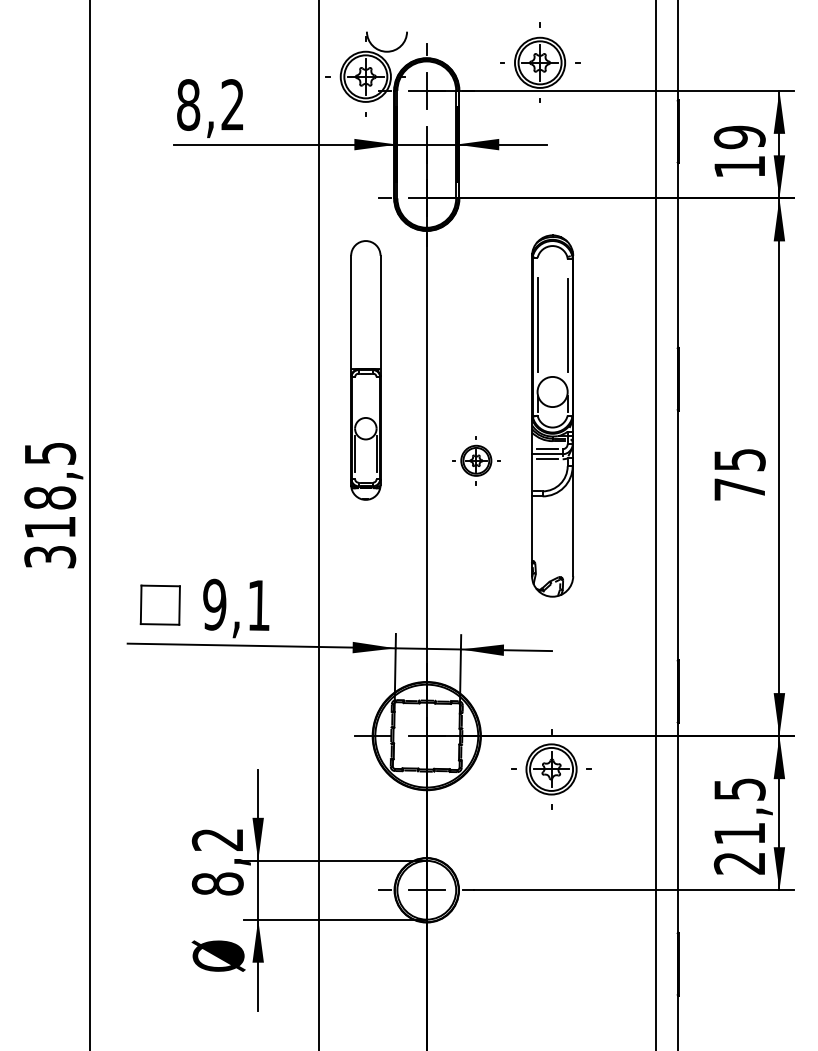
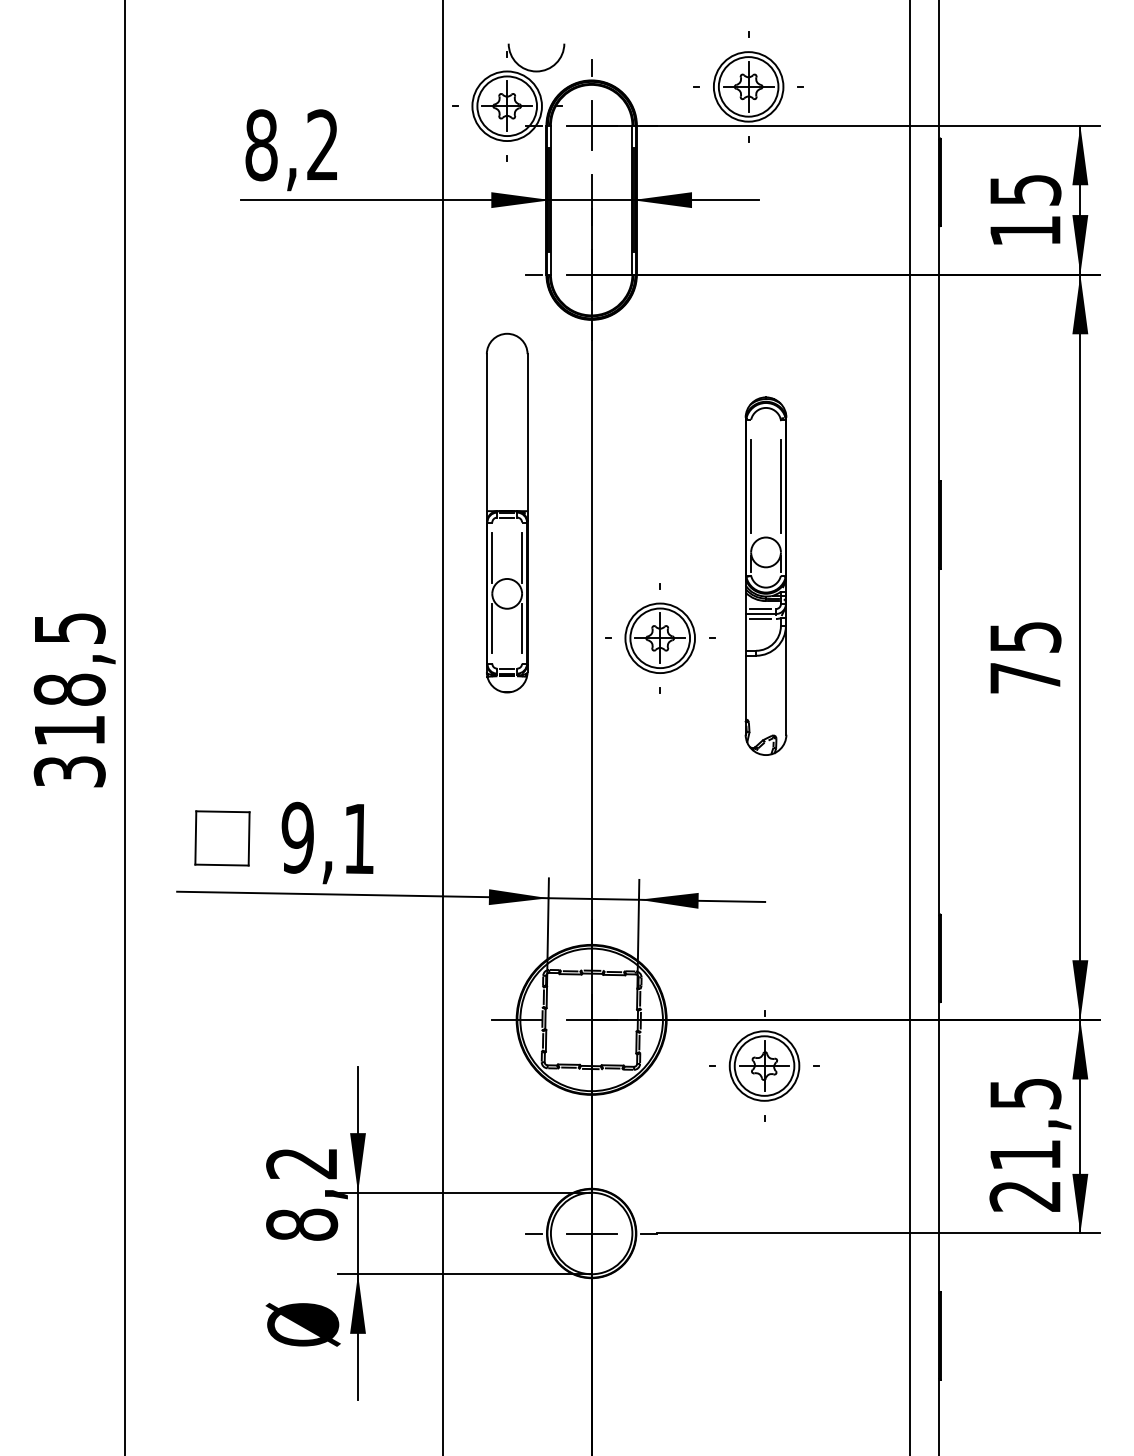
text: (739, 137) -> (1025, 190), 19 -> 15
line: (355, 403) -> (492, 558), added
line: (376, 403) -> (522, 558), added
part: (552, 415) -> (765, 575), size x0.71
part: (476, 460) -> (660, 638), size x1.67

